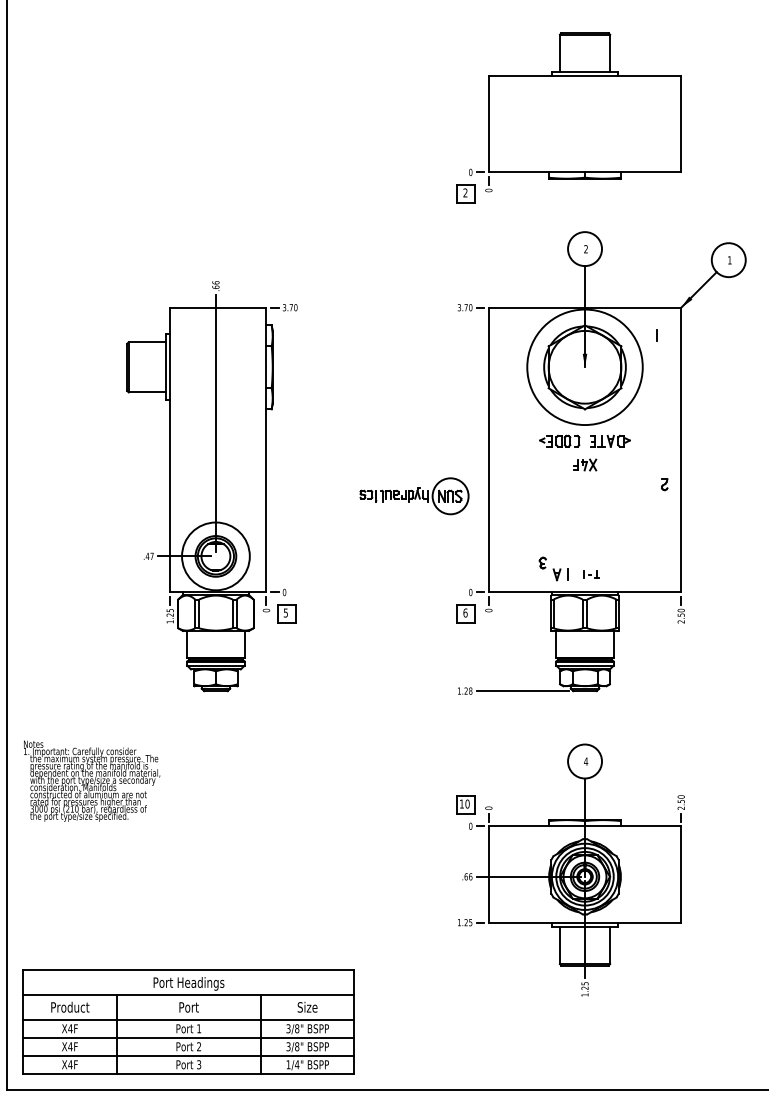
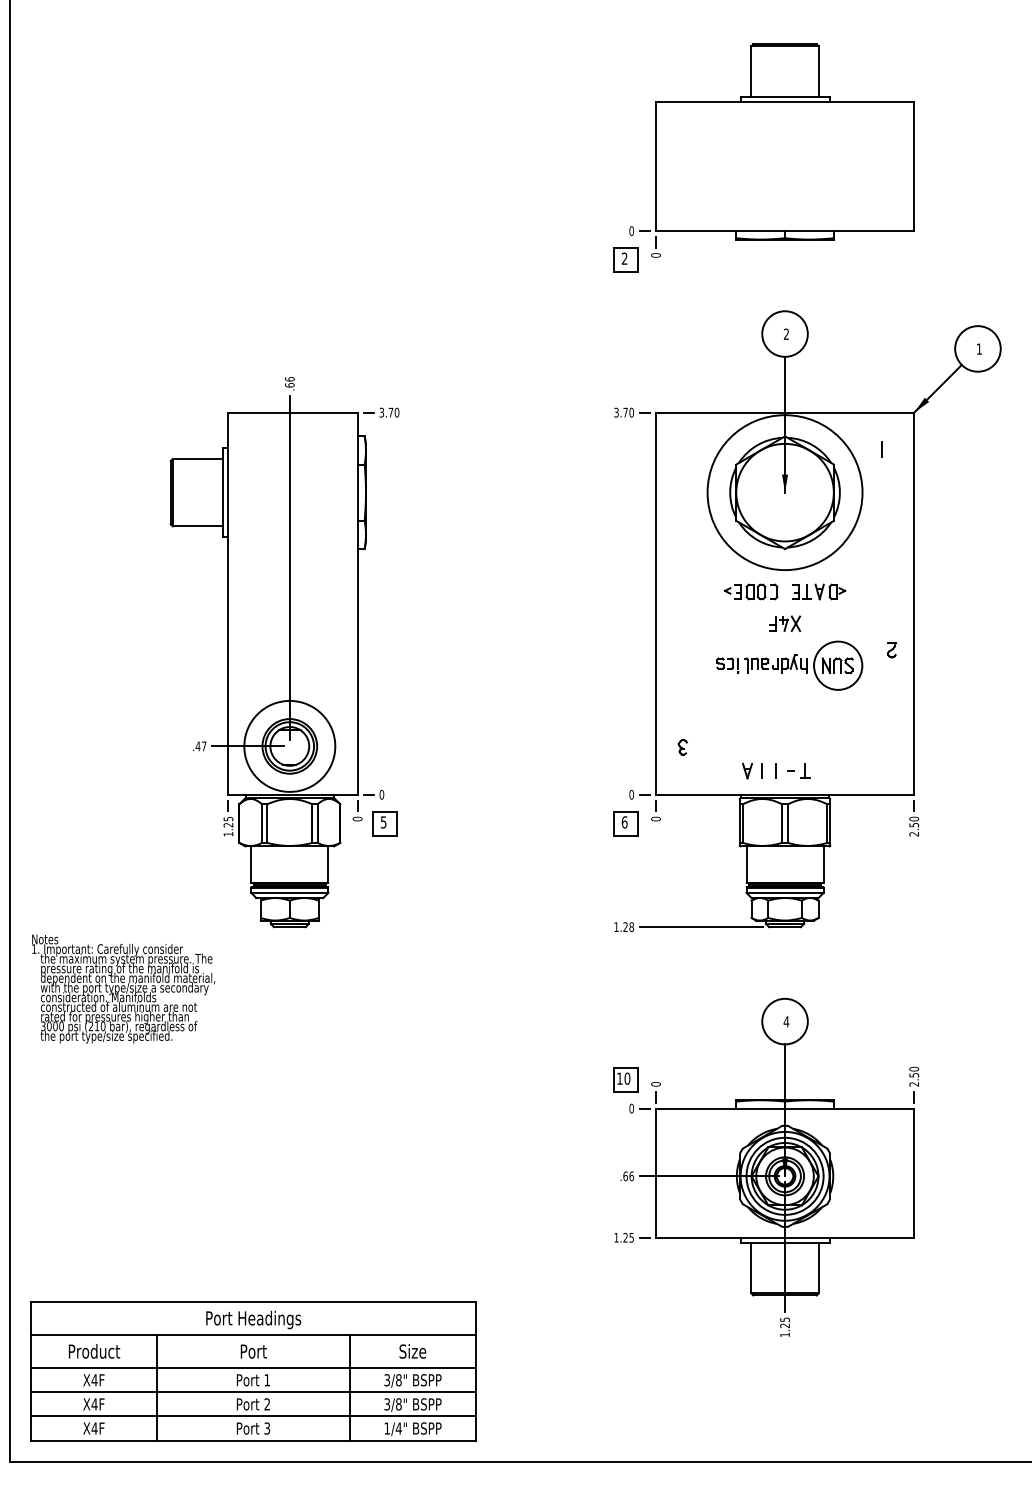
part: (414, 496) -> (789, 666), moved
part: (542, 562) -> (682, 746), moved
part: (591, 574) -> (793, 770), size x1.67
text: (92, 780) -> (124, 988), moved

